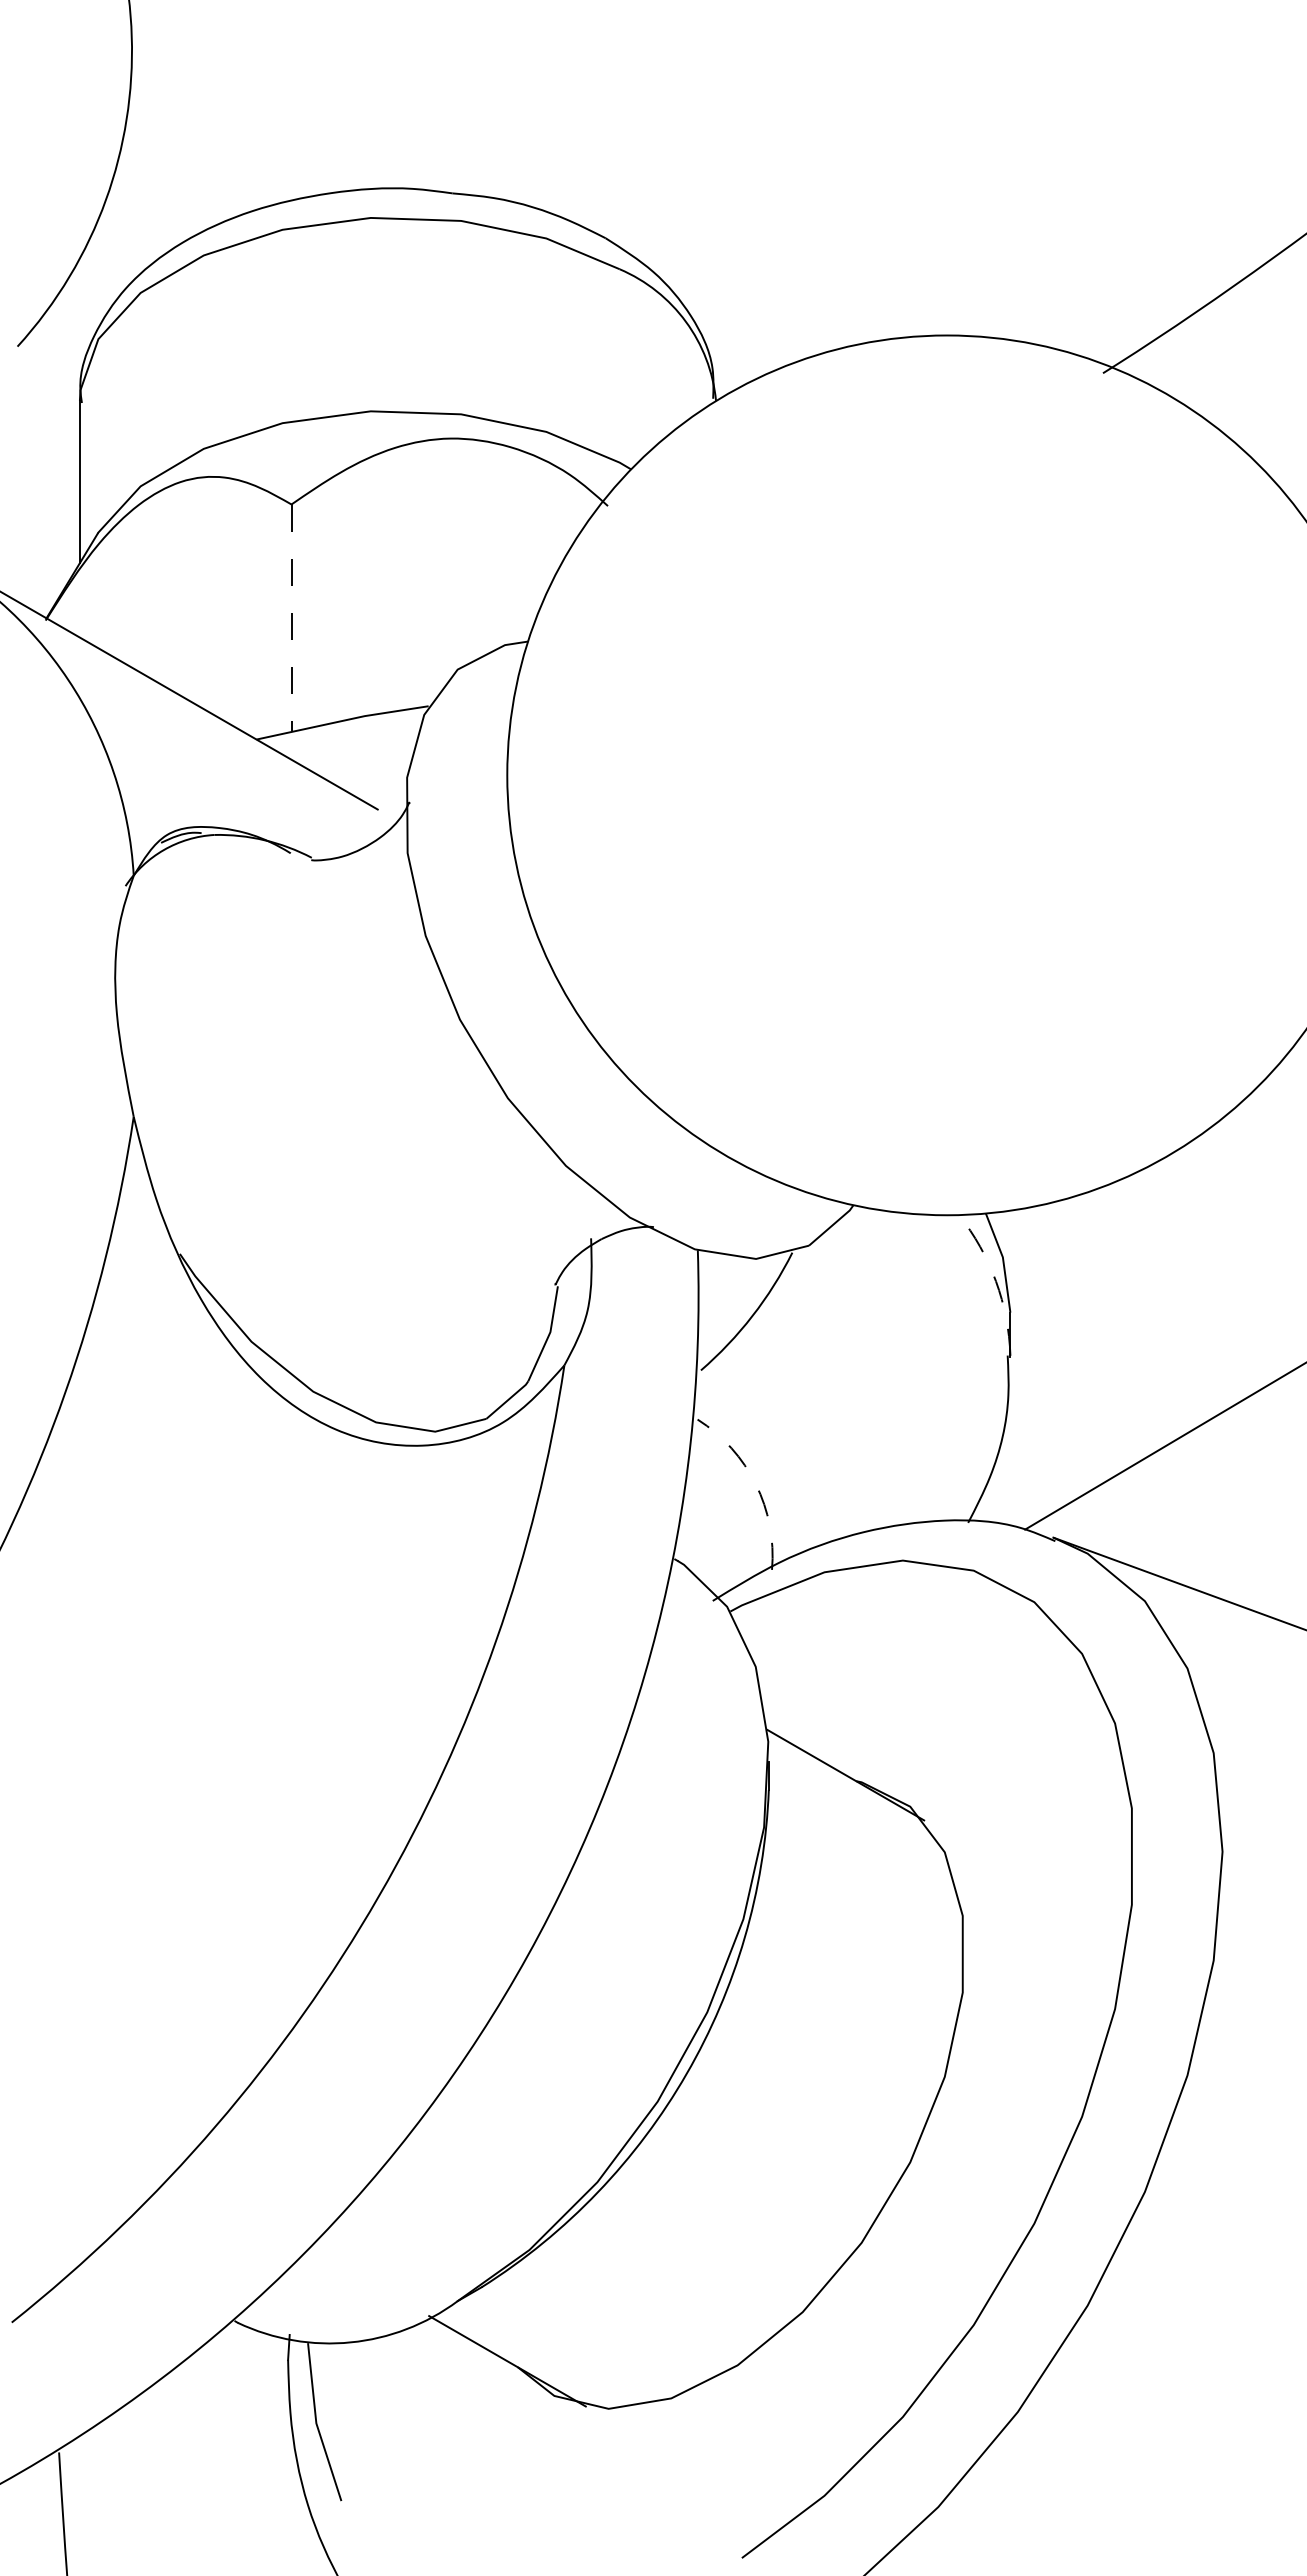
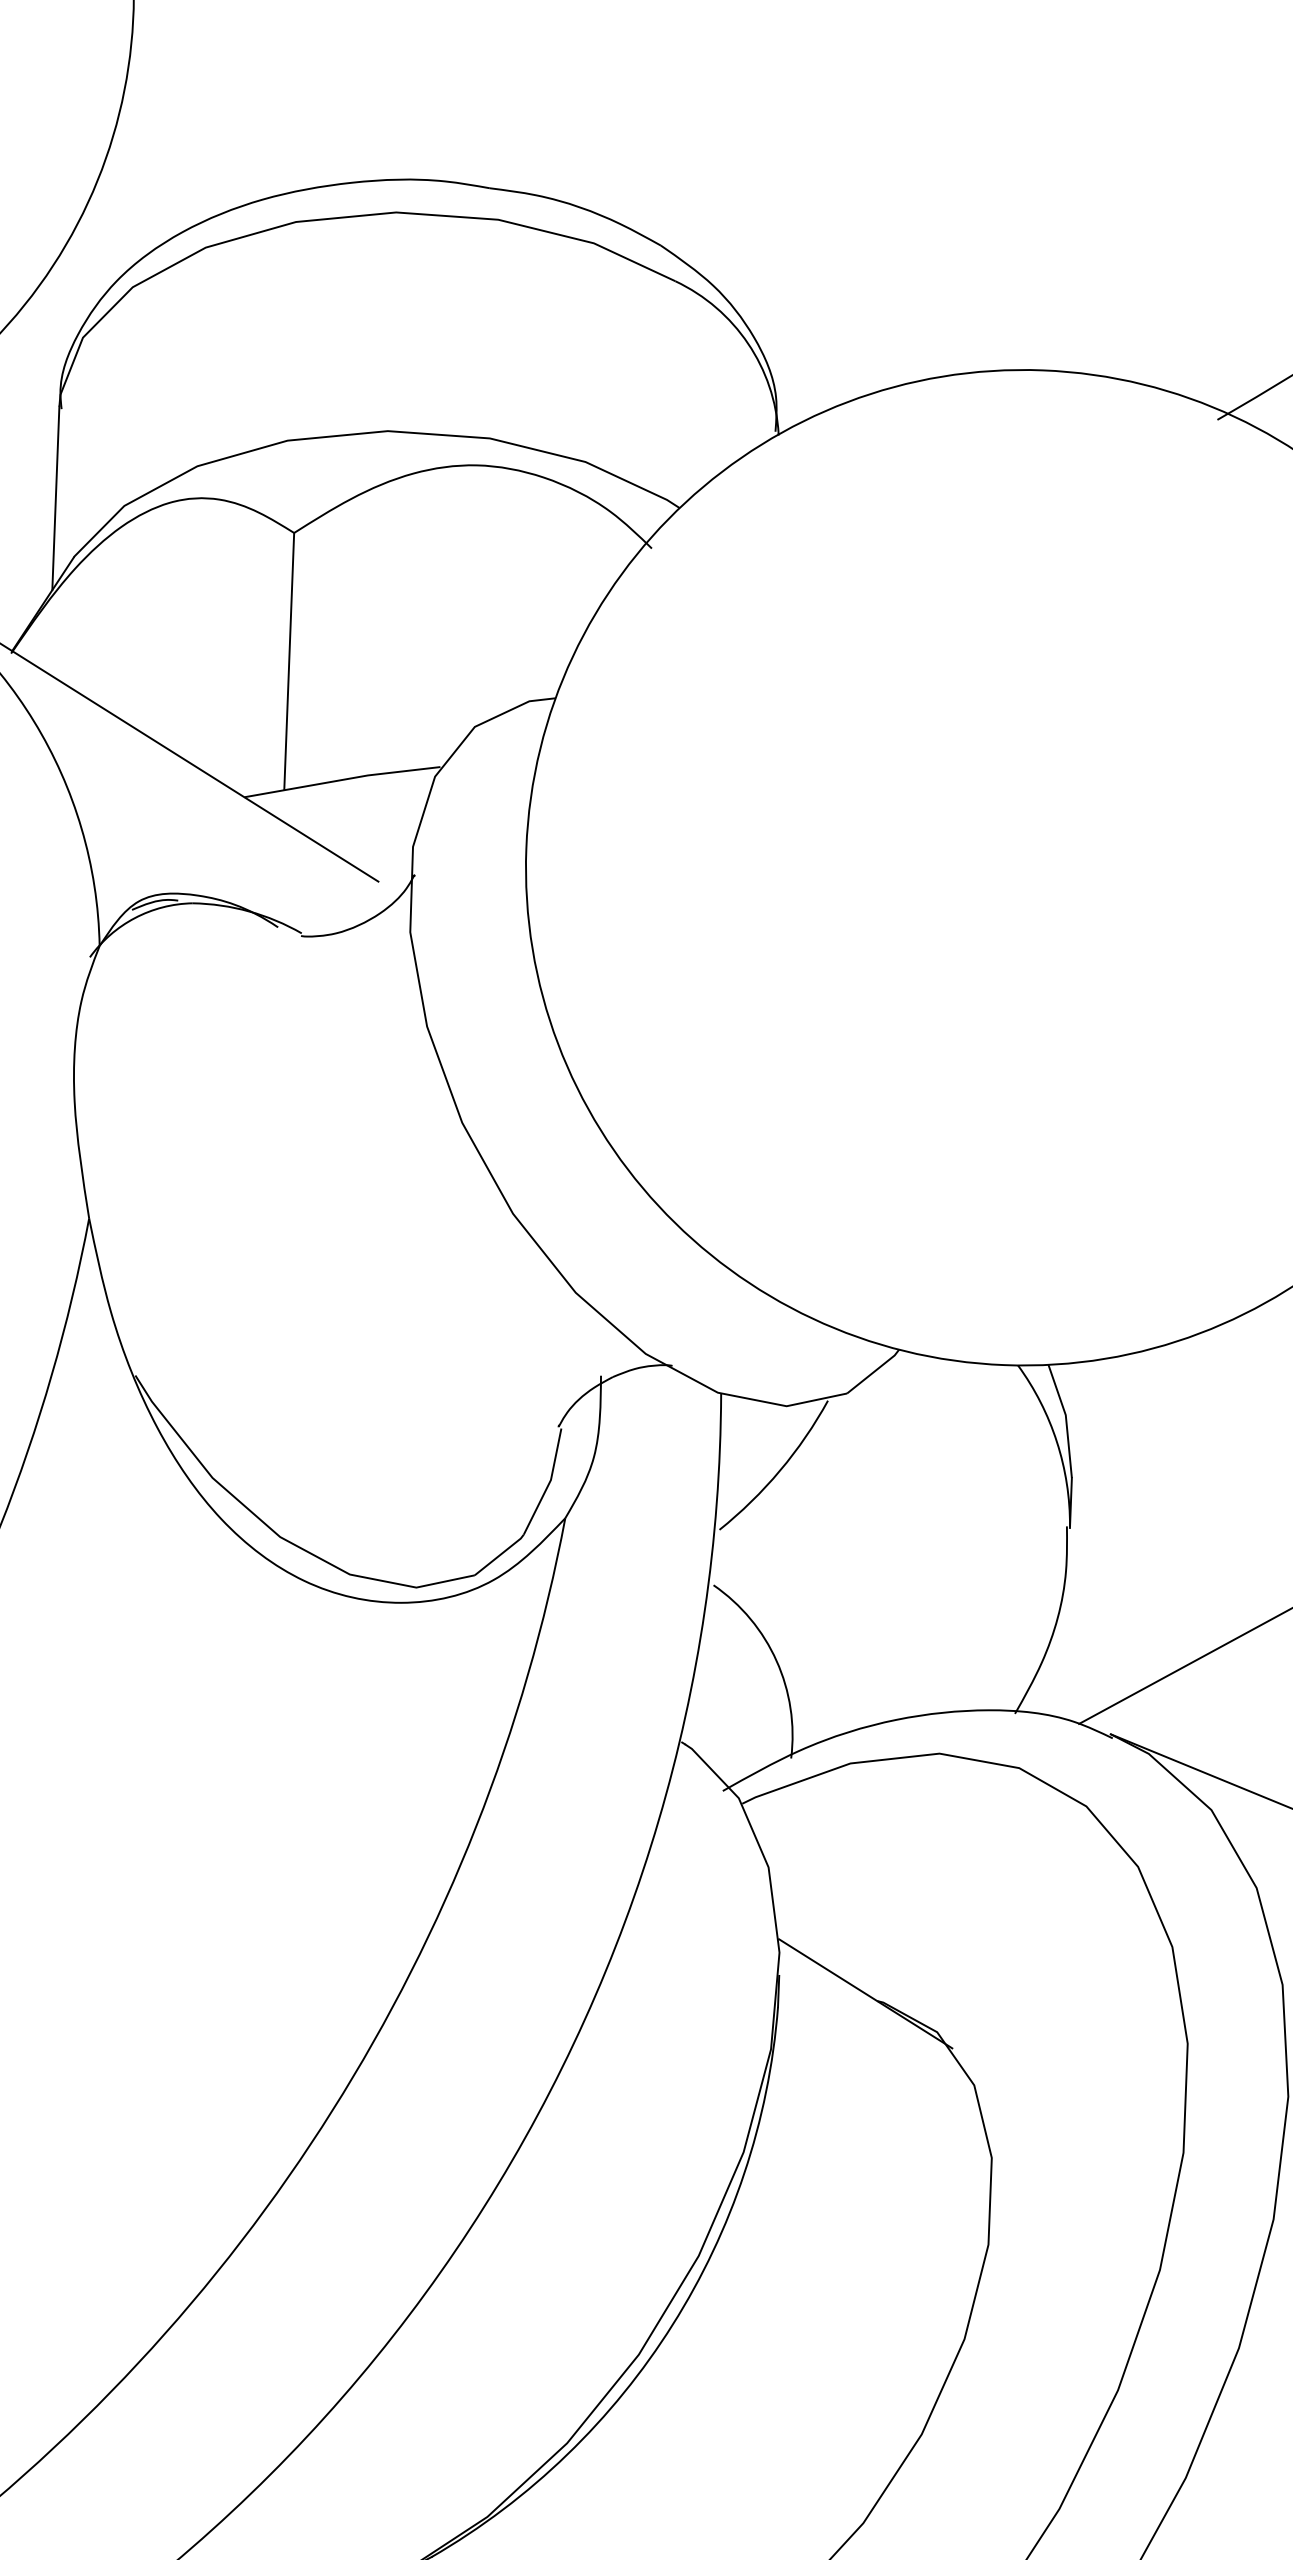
line: (291, 618) -> (289, 661), dashed -> solid
arc: (996, 1281) -> (1057, 1442), dashed -> solid
arc: (755, 1484) -> (776, 1661), dashed -> solid

